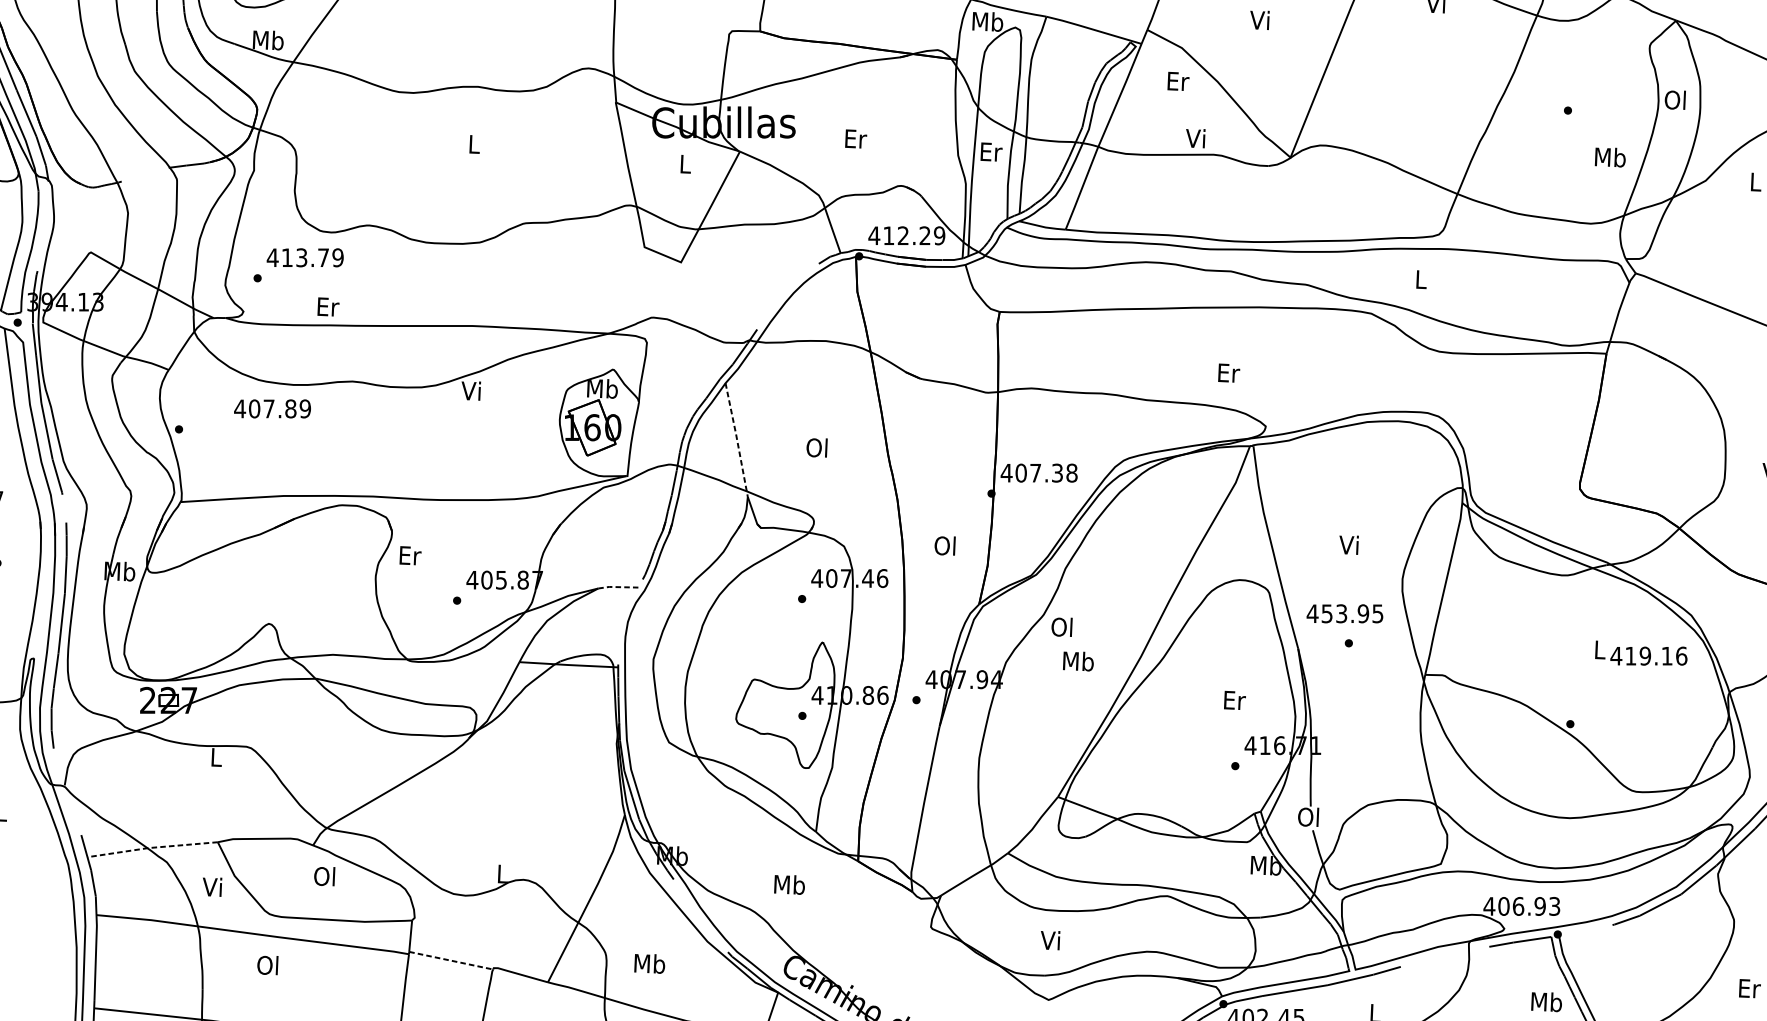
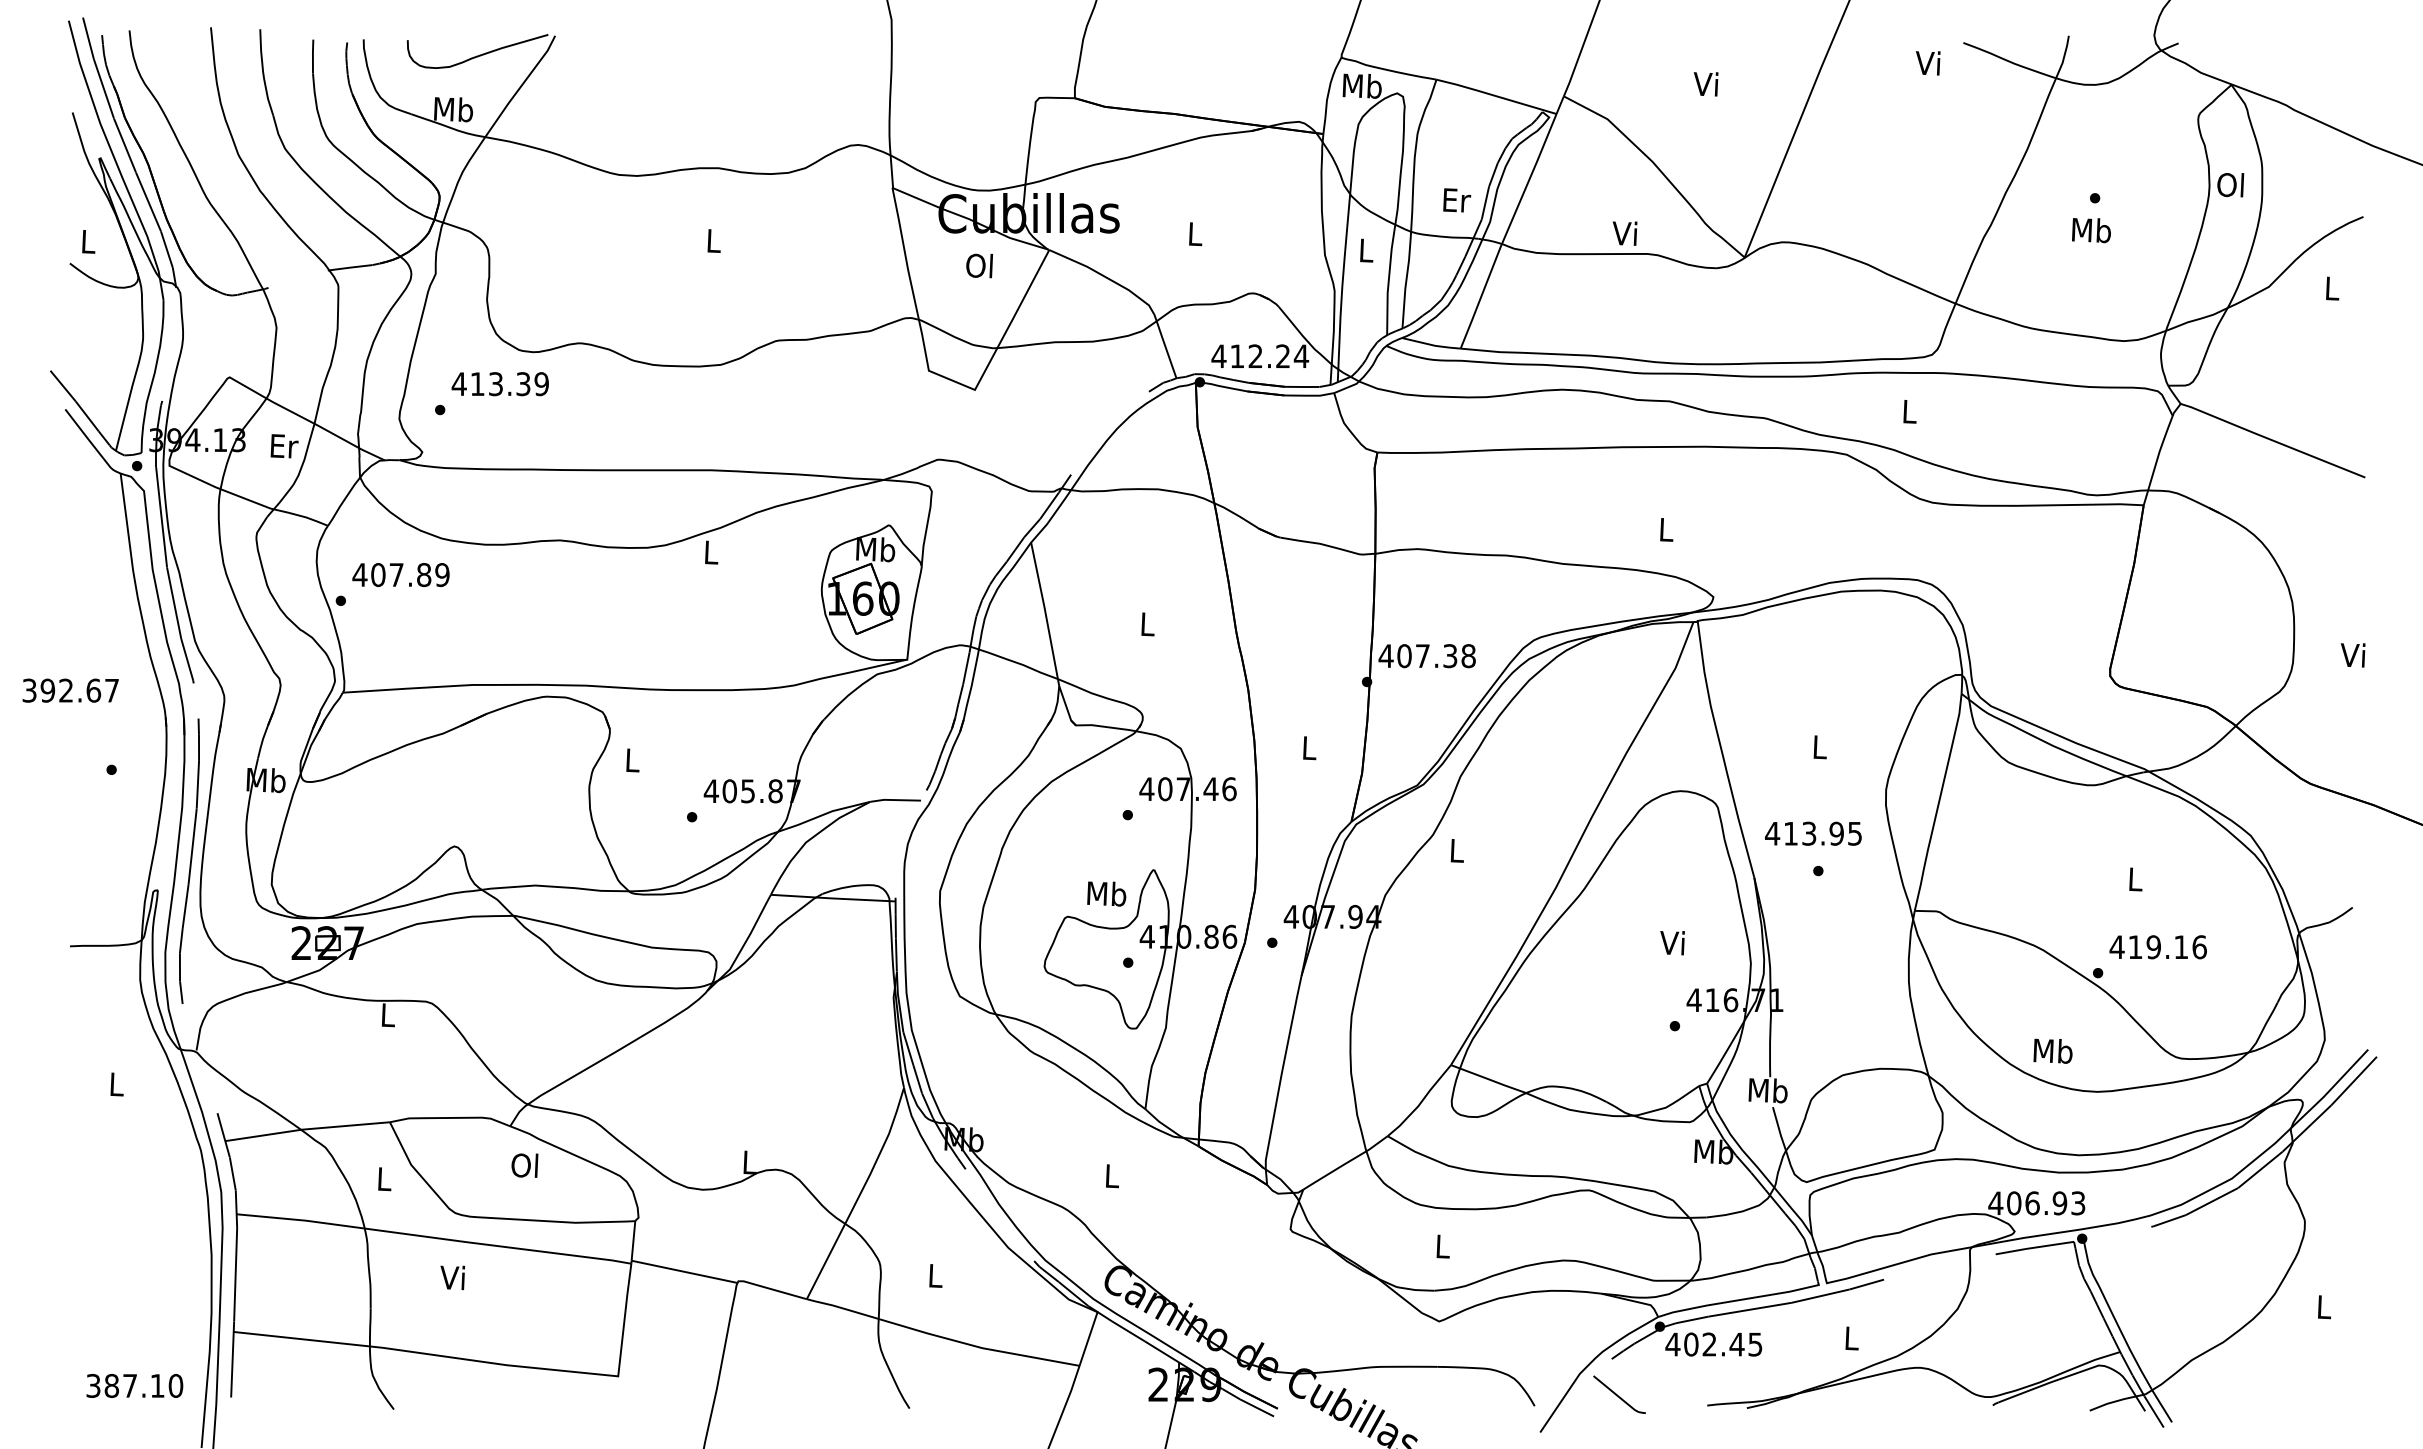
text: (1178, 81) -> (1457, 200), moved
text: (855, 139) -> (1195, 234), Er -> L
text: (991, 151) -> (1366, 250), Er -> L
text: (1610, 157) -> (2091, 230), moved
text: (684, 163) -> (979, 265), L -> Ol
text: (939, 235) -> (1301, 356), 412.29 -> 412.24
text: (323, 258) -> (523, 384), 413.79 -> 413.39
text: (328, 307) -> (284, 446), moved
text: (1229, 372) -> (1667, 529), Er -> L
text: (470, 391) -> (709, 552), Vi -> L
text: (272, 409) -> (400, 575), moved
line: (736, 439) -> (1045, 613), dashed -> solid
text: (816, 448) -> (1146, 624), Ol -> L
text: (1348, 545) -> (1818, 747), Vi -> L
text: (945, 546) -> (1308, 748), Ol -> L
text: (410, 555) -> (633, 760), Er -> L
line: (618, 587) -> (895, 800), dashed -> solid
text: (1326, 613) -> (1790, 833), 453.95 -> 413.95
text: (1061, 627) -> (1455, 850), Ol -> L
text: (1648, 656) -> (2157, 947), moved
text: (1078, 661) -> (1106, 893), moved
text: (1234, 700) -> (1674, 943), Er -> Vi
text: (1308, 817) -> (1767, 1090), Ol -> Mb
line: (151, 847) -> (306, 1129), dashed -> solid
text: (789, 884) -> (1111, 1175), Mb -> L
text: (212, 887) -> (383, 1179), Vi -> L
text: (1050, 940) -> (1441, 1246), Vi -> L
line: (451, 960) -> (685, 1271), dashed -> solid
text: (649, 963) -> (934, 1275), Mb -> L
text: (267, 965) -> (452, 1277), Ol -> Vi
text: (1749, 988) -> (2324, 1307), Er -> L
text: (1546, 1001) -> (2052, 1050), moved

